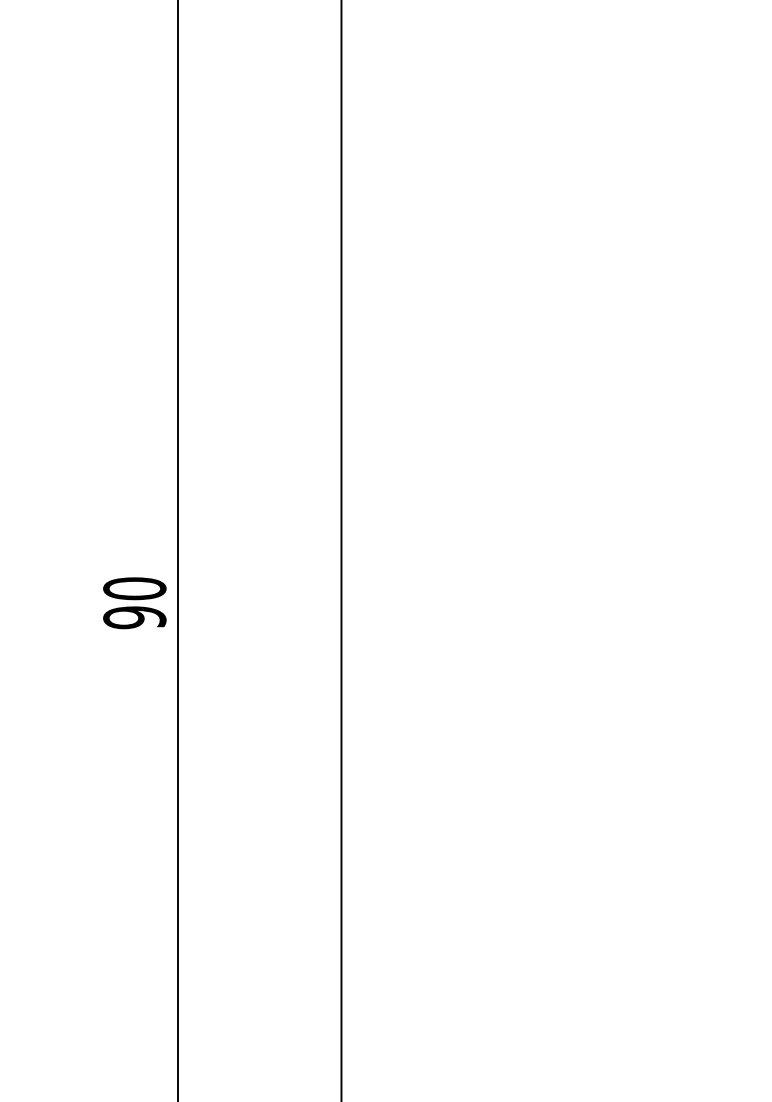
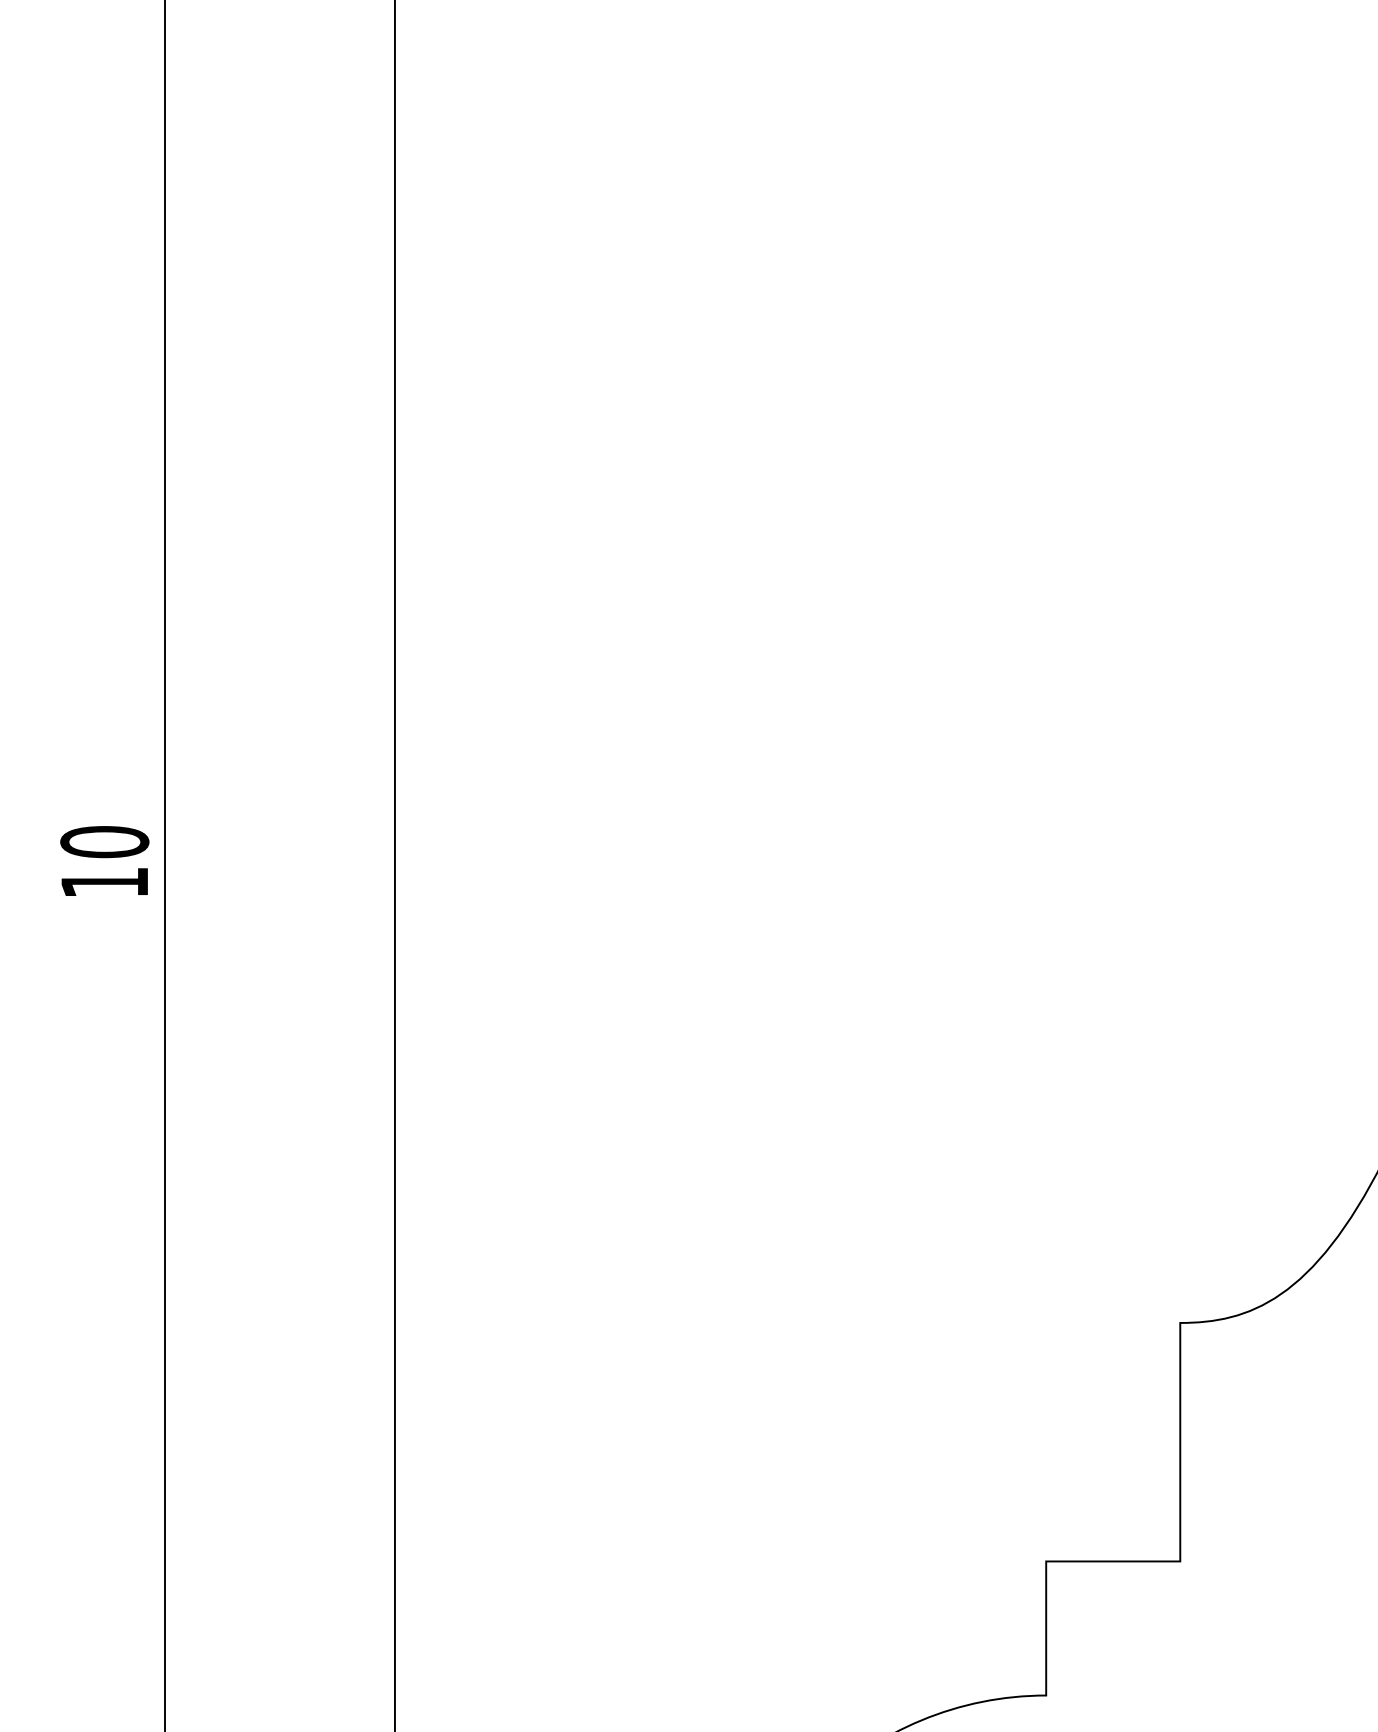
text: (134, 617) -> (104, 882), 90 -> 10

